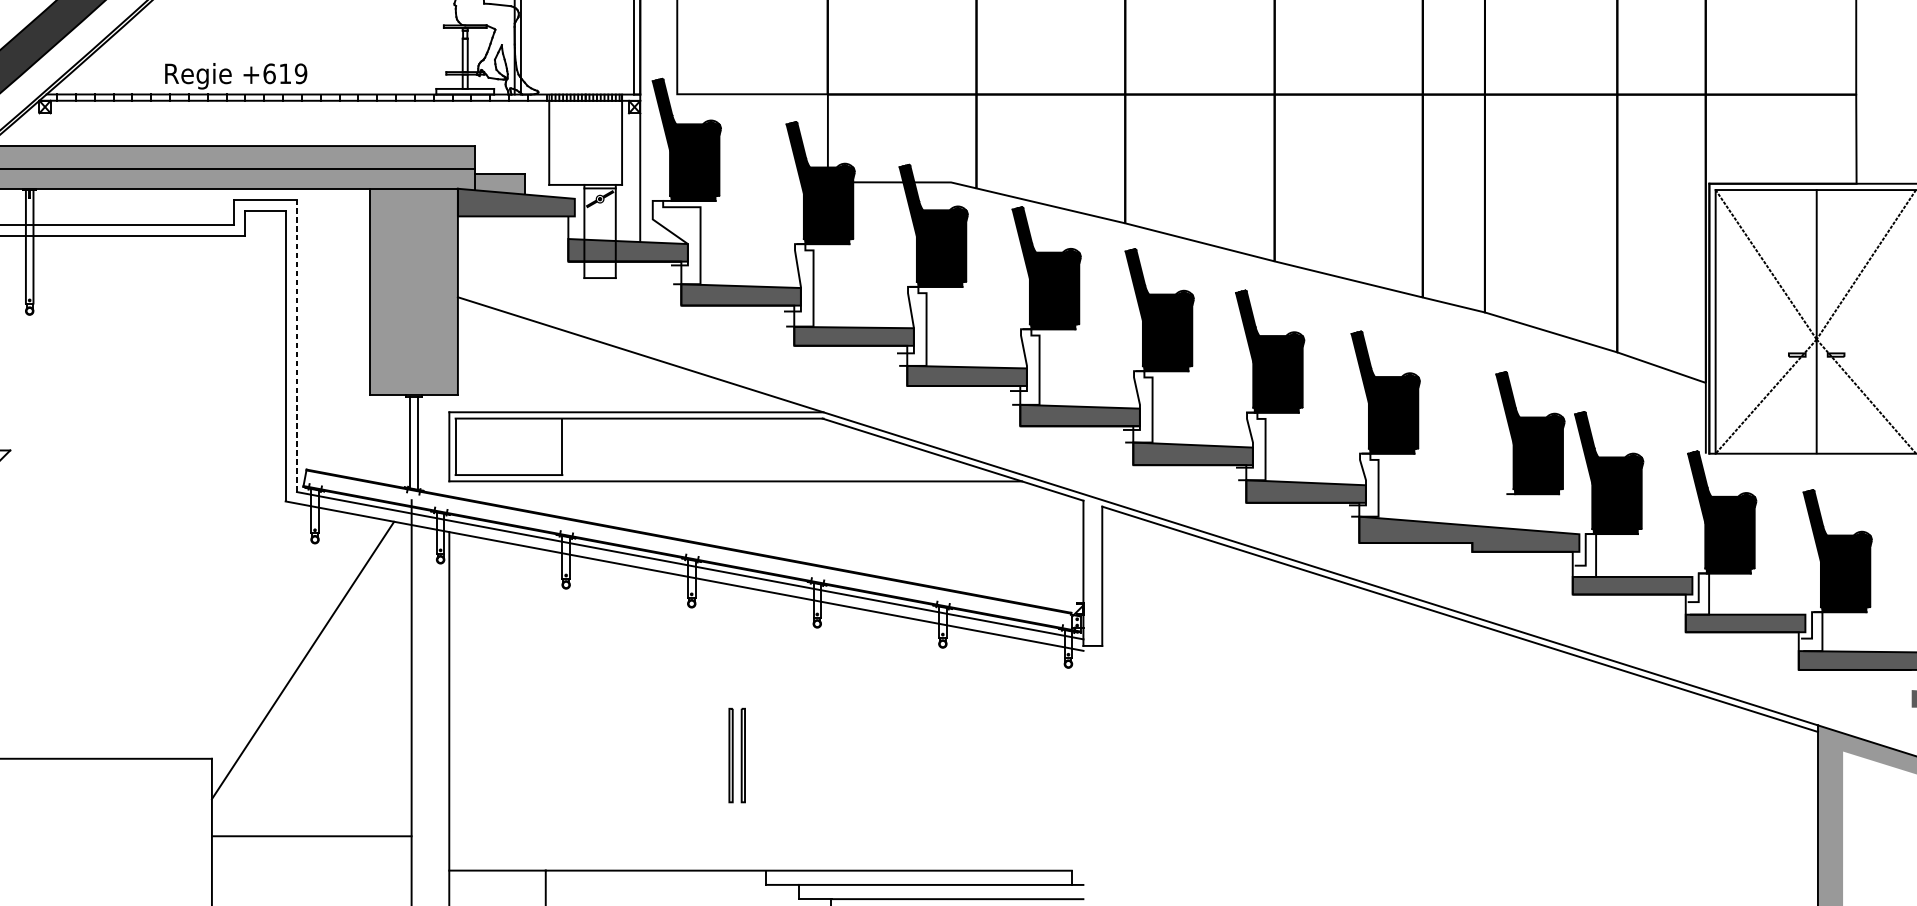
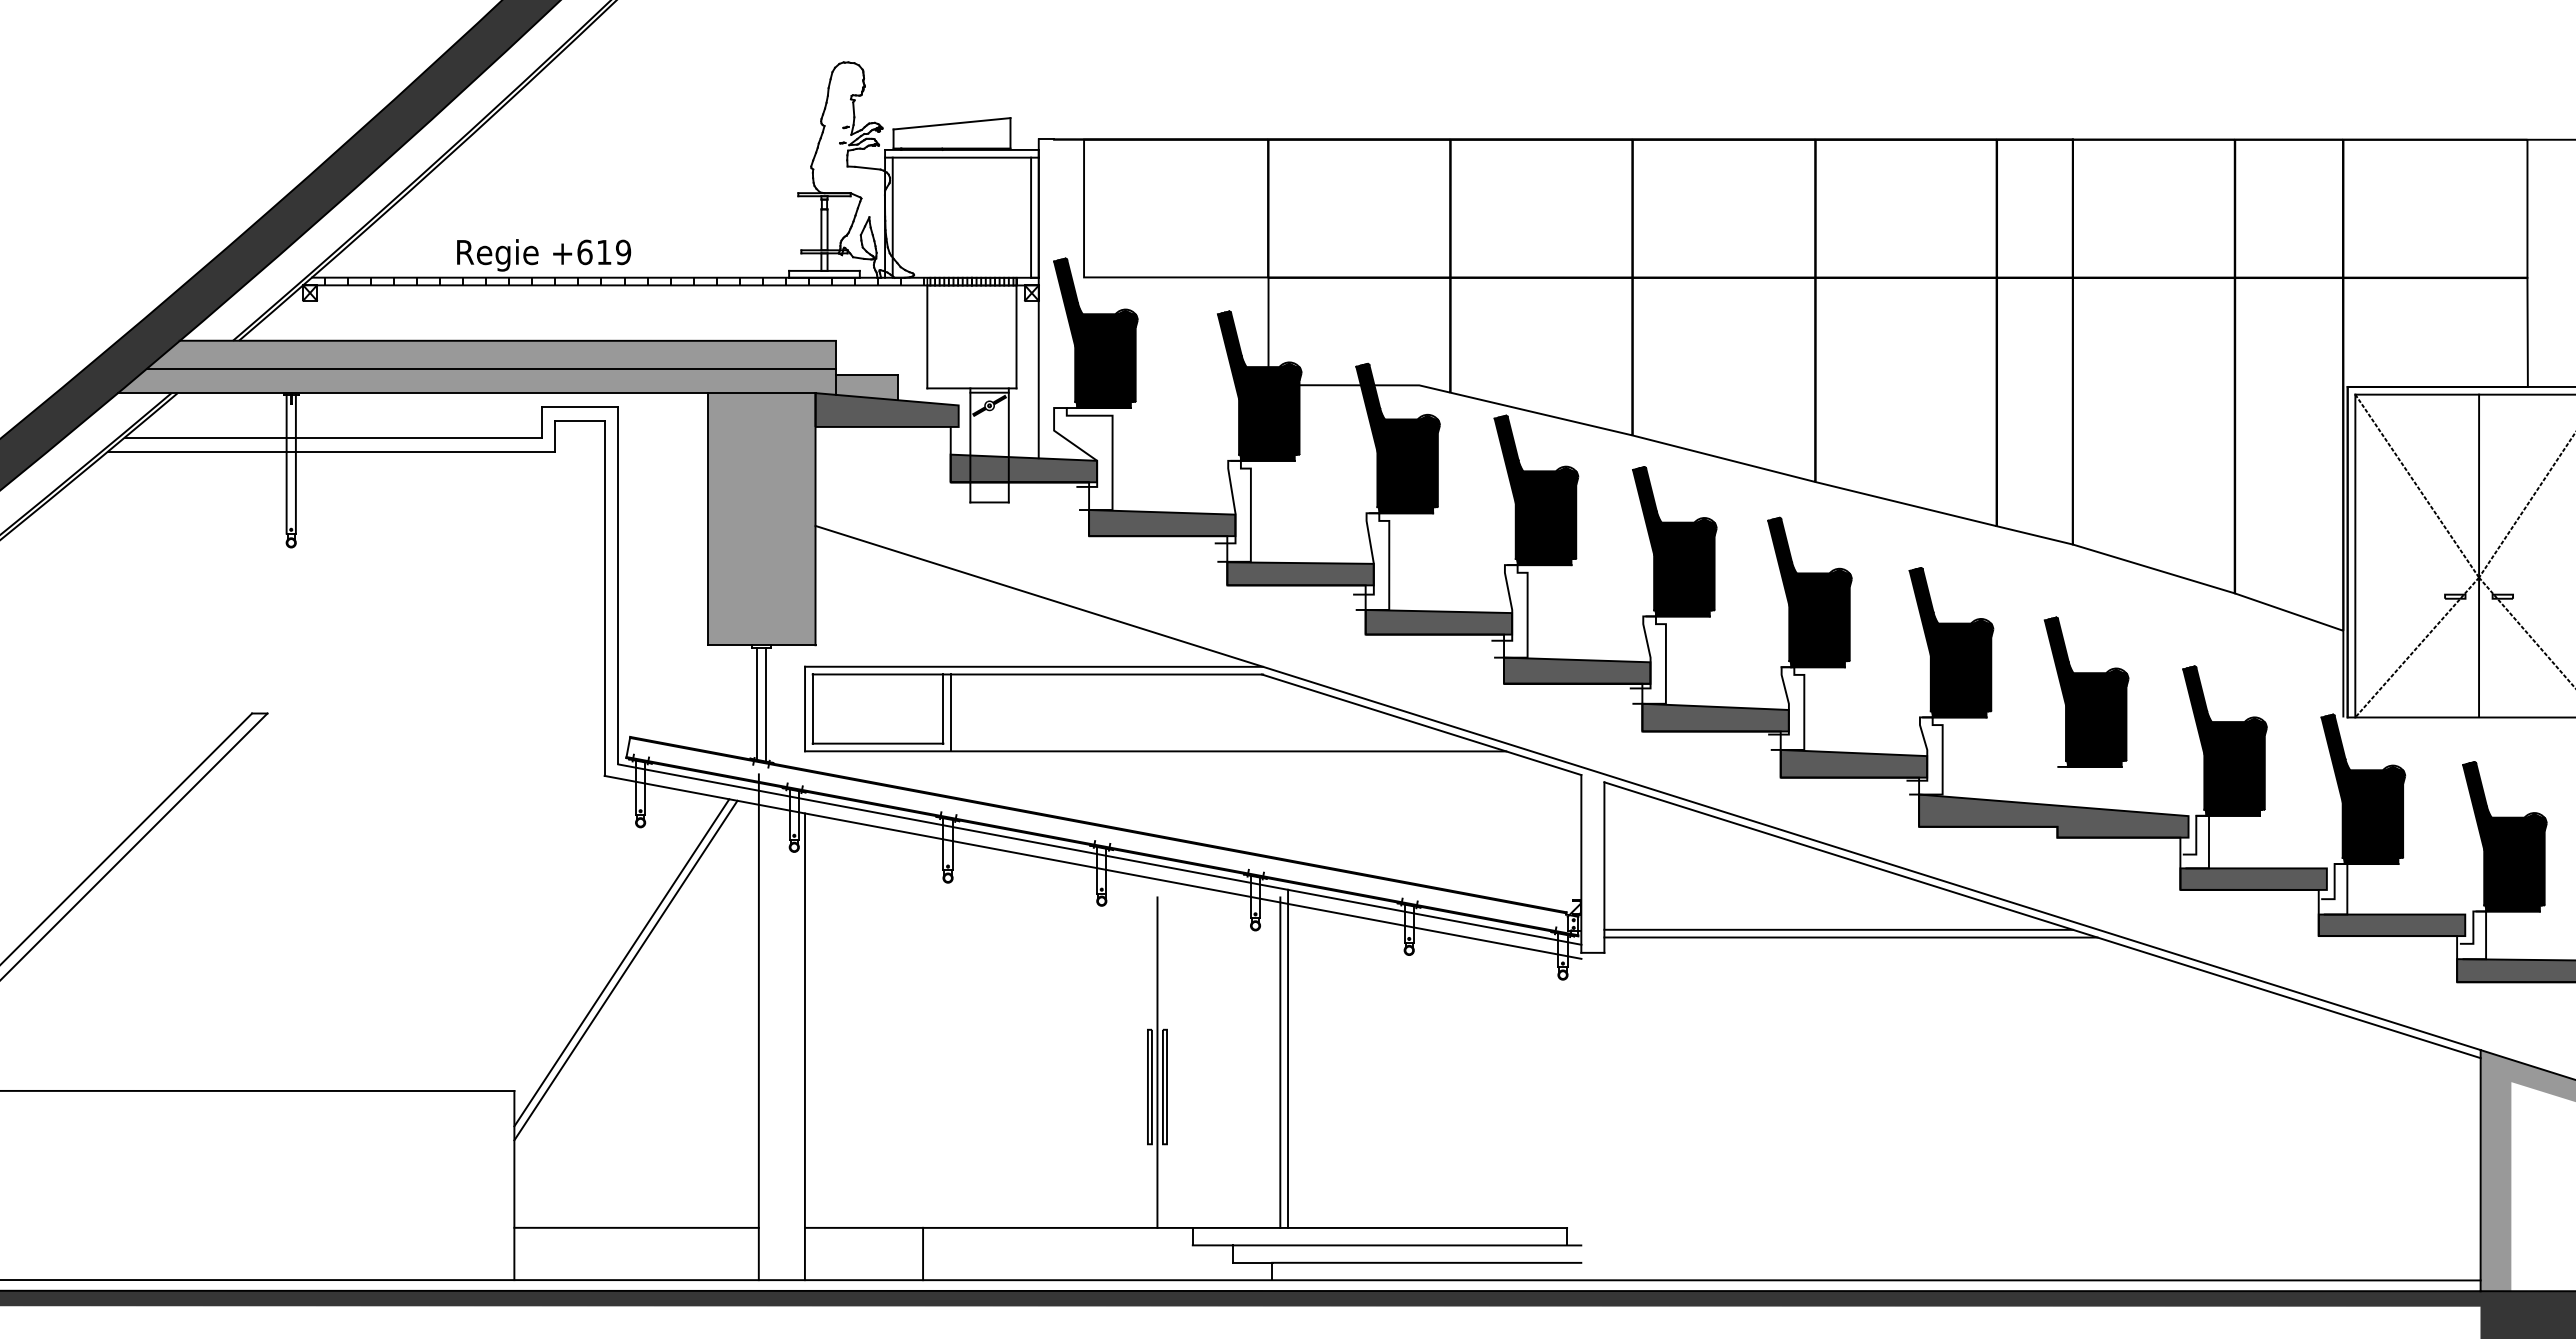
line: (296, 345) -> (618, 585), dashed -> solid
part: (1530, 432) -> (2086, 691), moved
line: (568, 449) -> (951, 712), added
line: (1293, 626) -> (1838, 929), added
line: (1303, 633) -> (1850, 937), added
line: (299, 653) -> (621, 962), added
line: (844, 732) -> (1288, 1058), added
line: (737, 735) -> (1157, 1062), added
line: (837, 735) -> (1280, 1062), added
line: (311, 835) -> (636, 1227), moved

